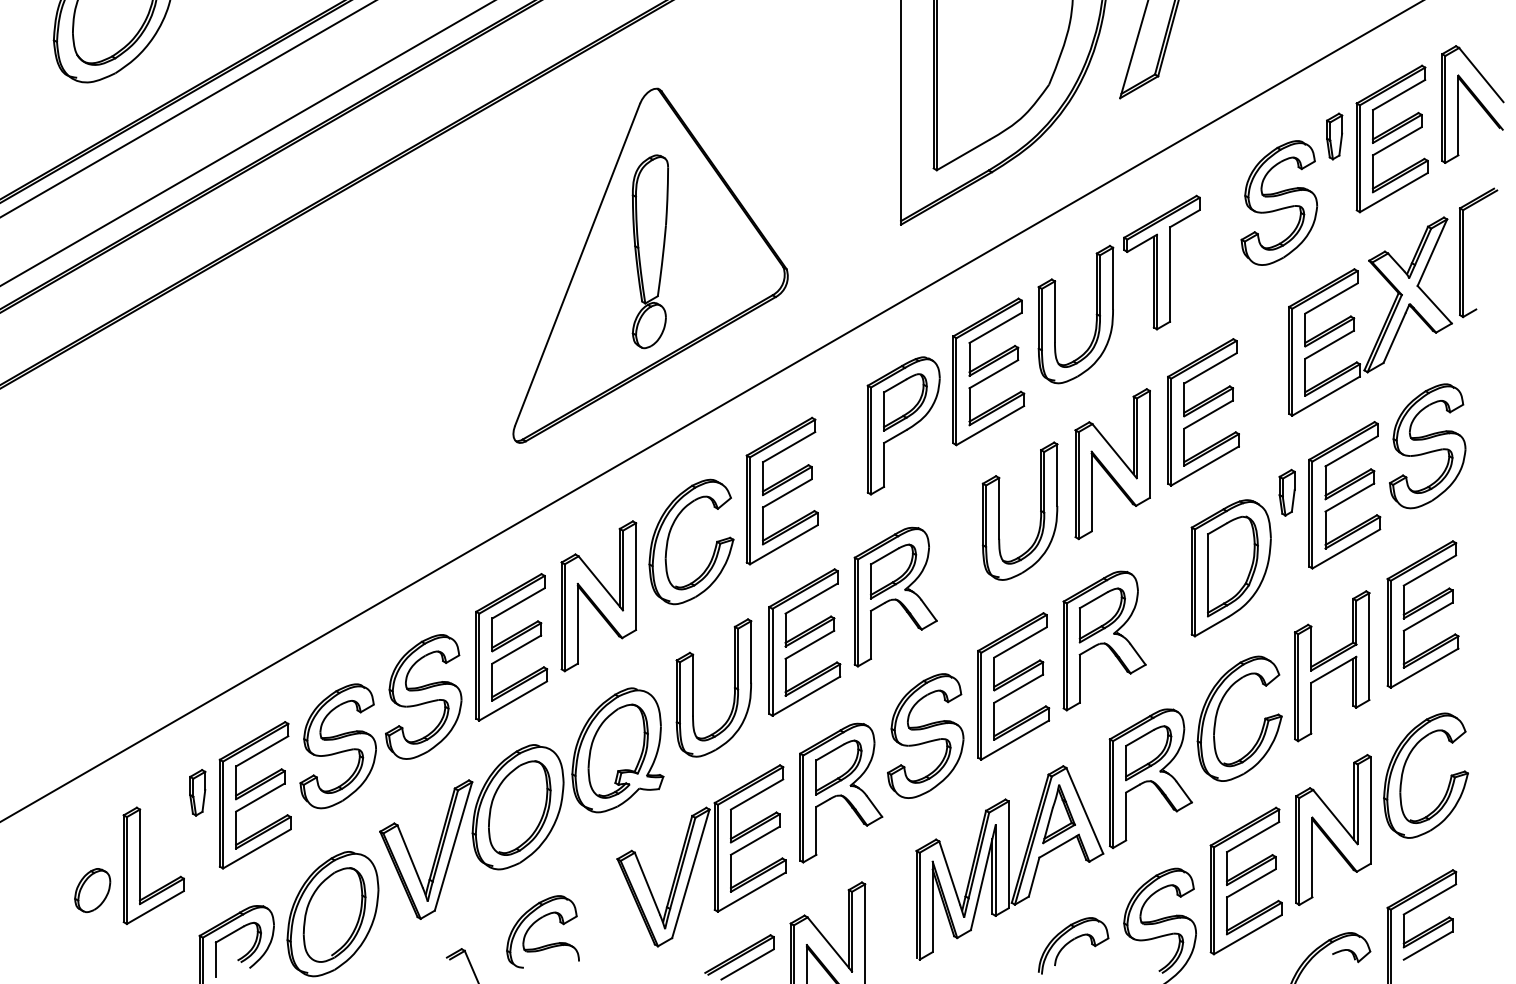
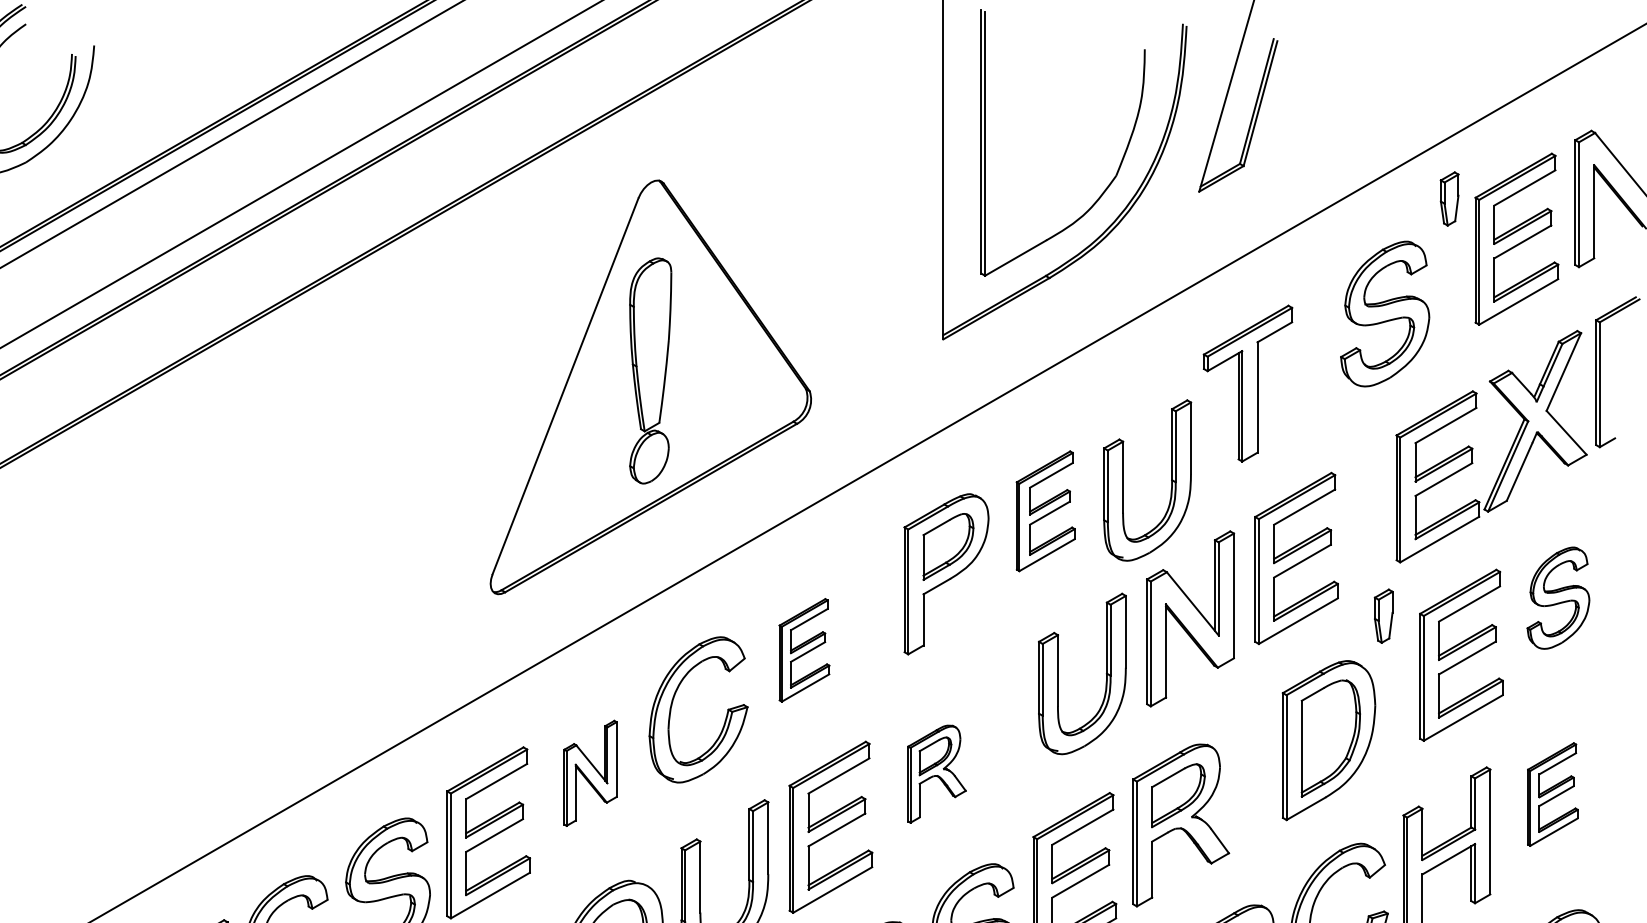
part: (1334, 136) -> (1449, 198), moved
part: (1055, 314) -> (1123, 480), moved
part: (988, 371) -> (1045, 510), size x0.7
part: (1427, 446) -> (1558, 598), size x0.7
part: (781, 490) -> (803, 649), size x0.6
part: (1286, 492) -> (1382, 615), moved
part: (598, 596) -> (590, 773), size x0.6
part: (895, 596) -> (936, 773), size x0.6
part: (1422, 614) -> (1552, 794), size x0.6

